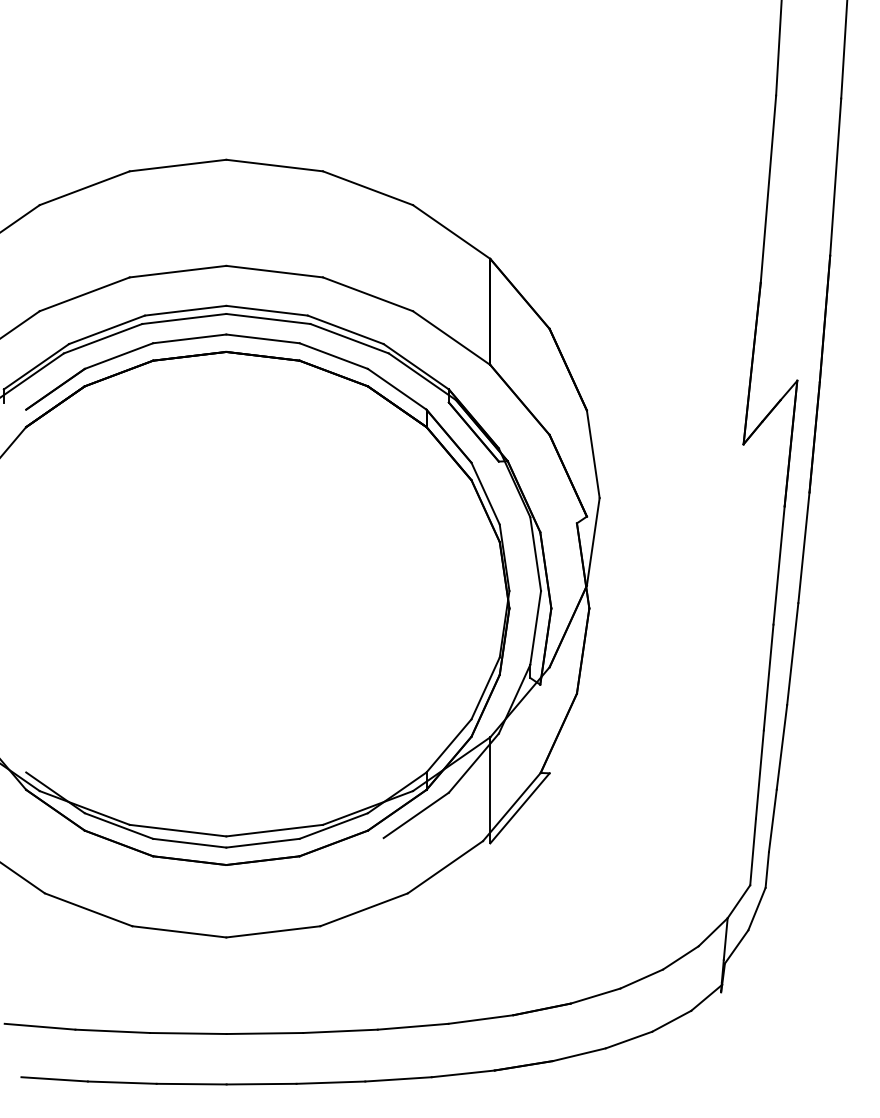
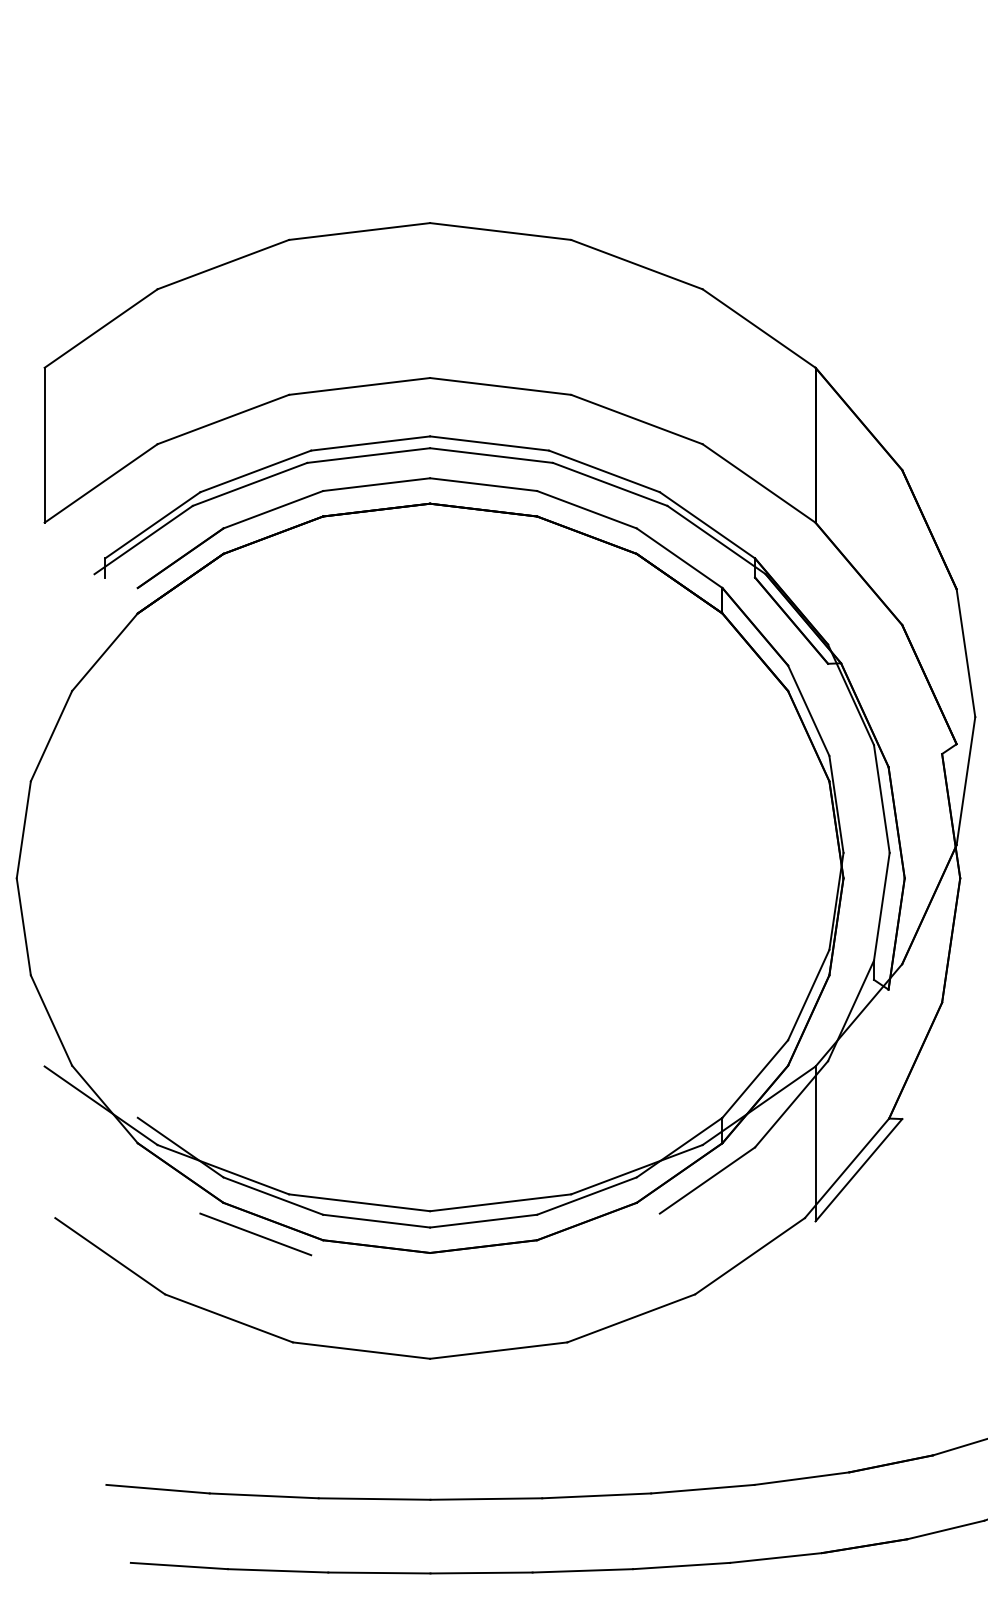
line: (106, 852) -> (255, 1234), added

